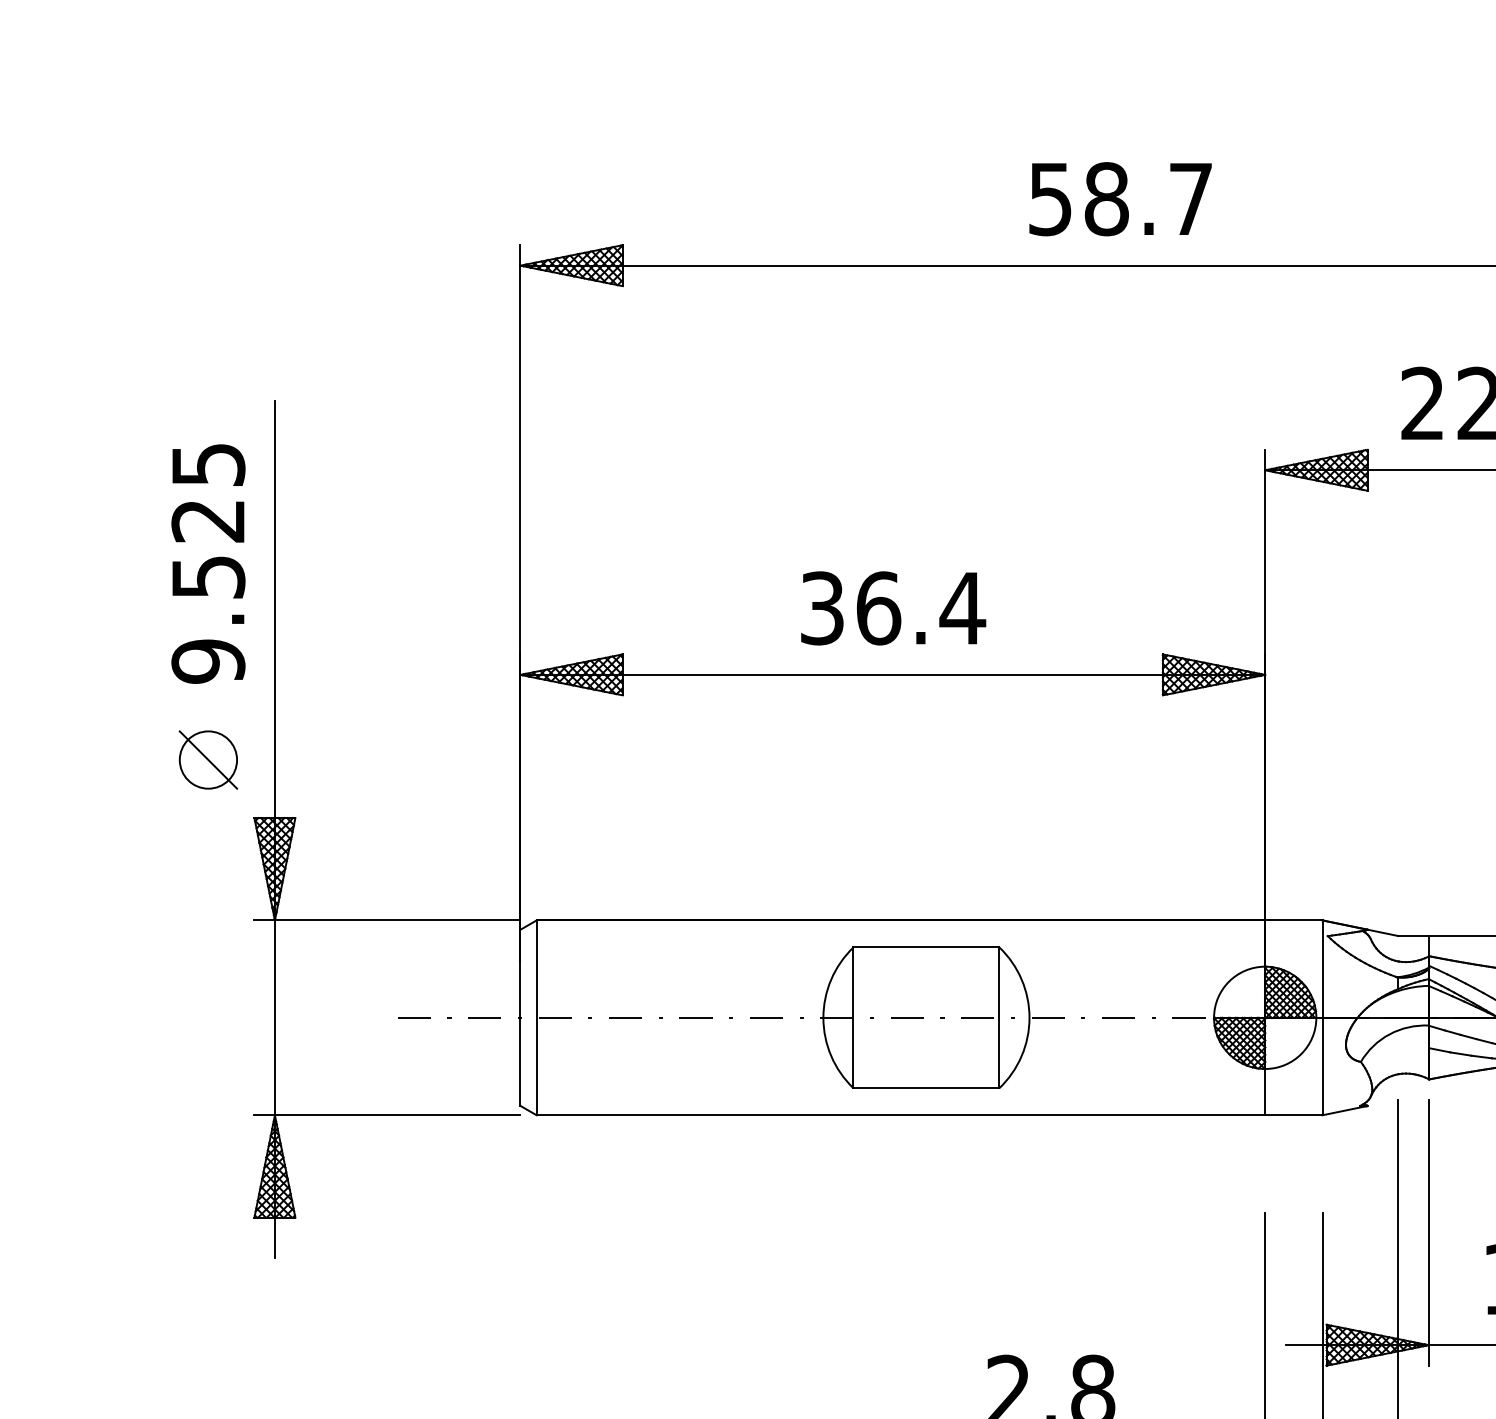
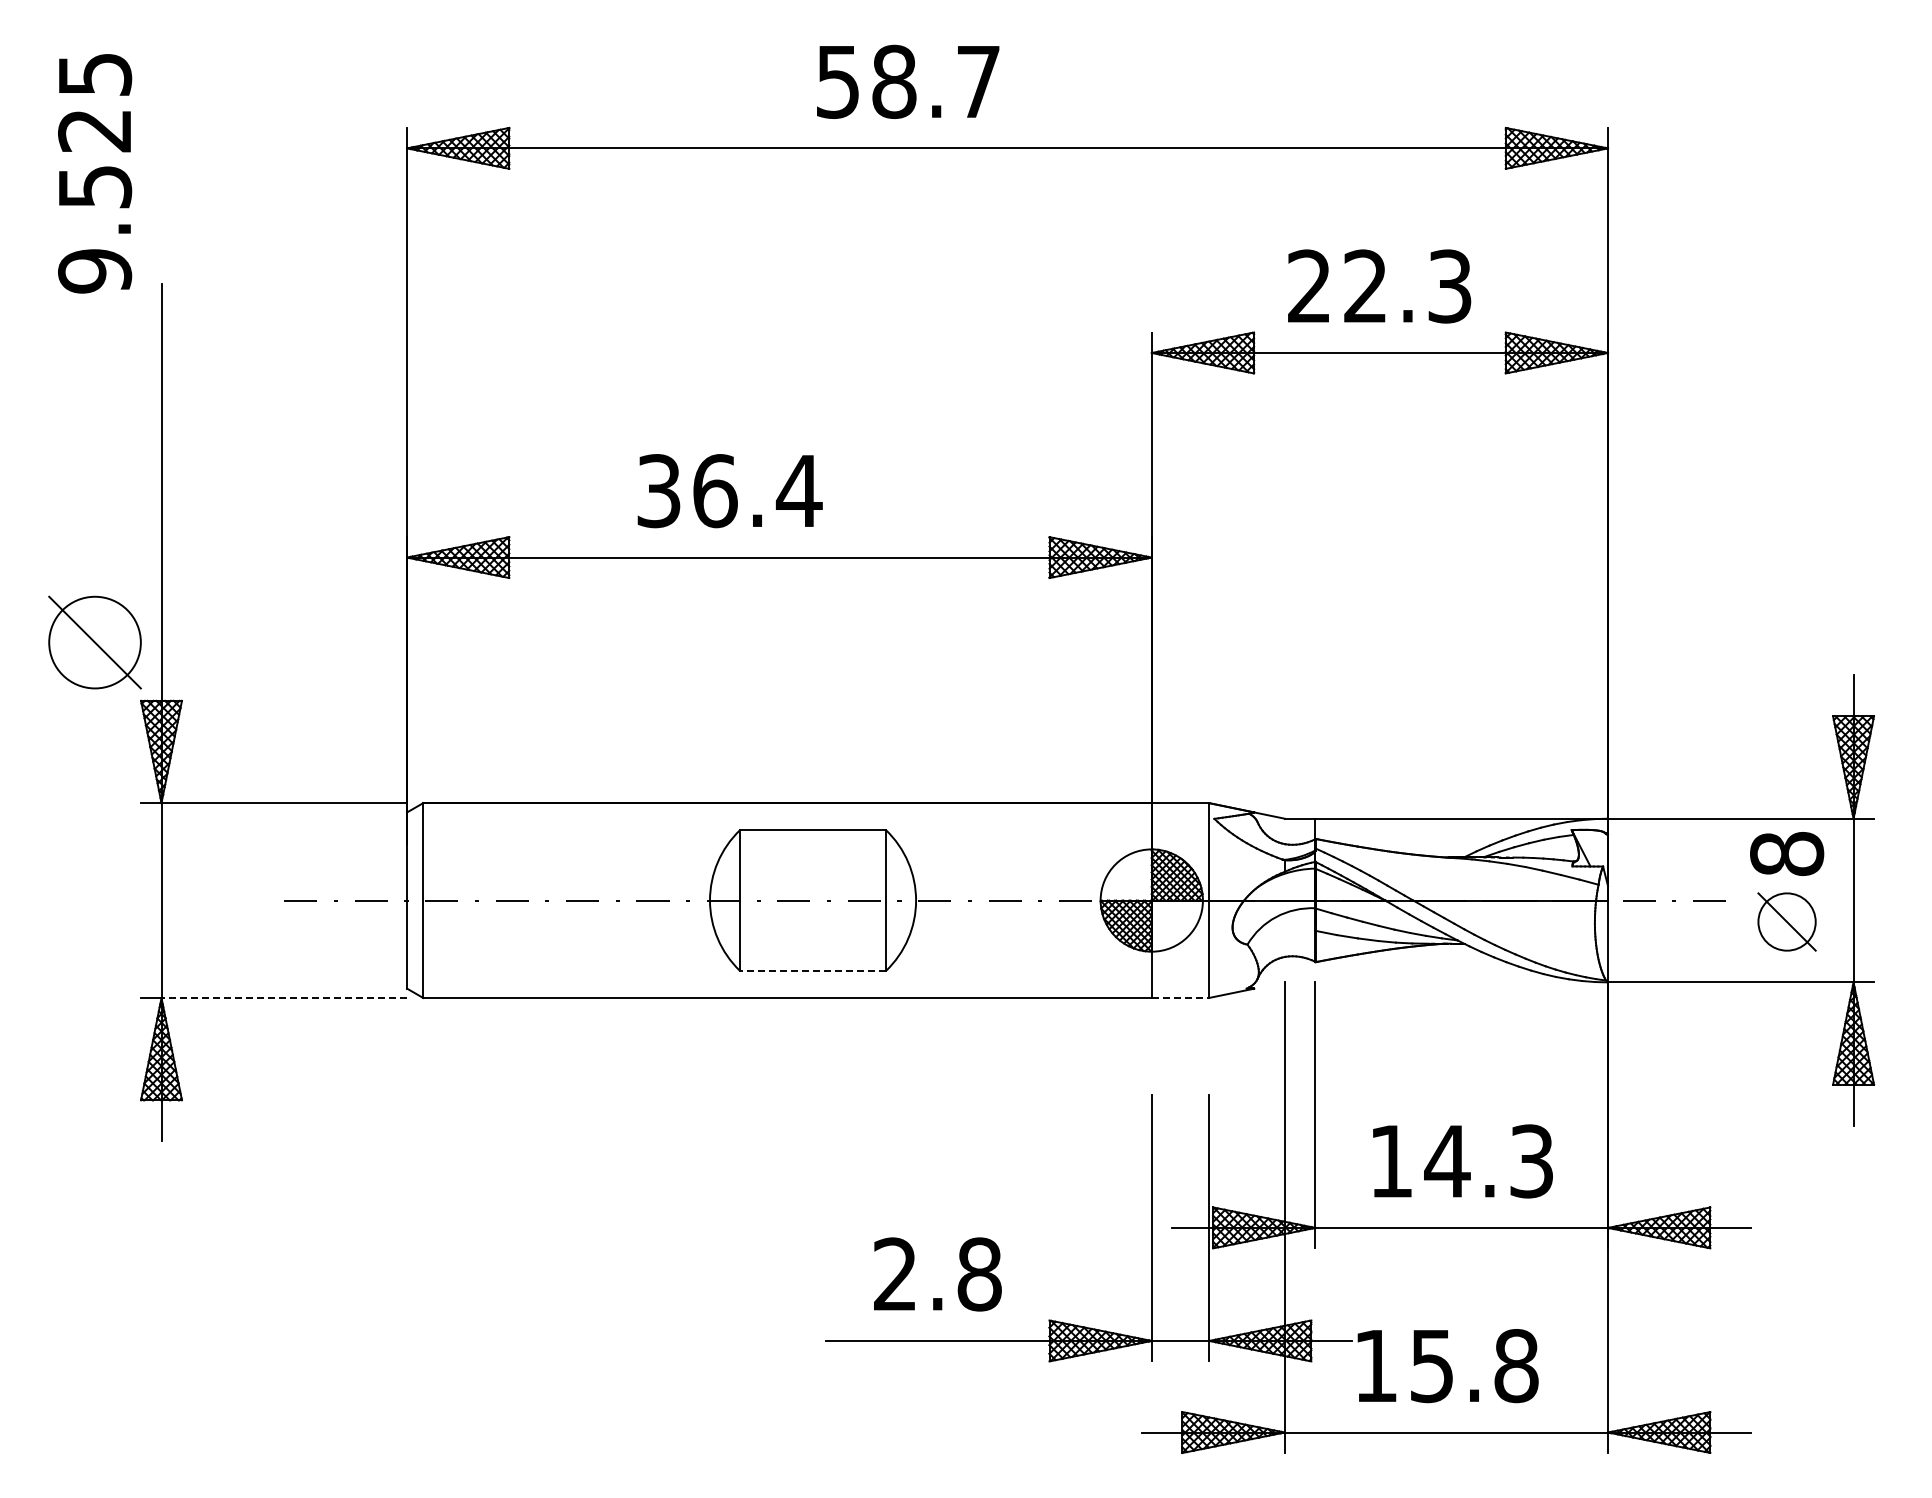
text: (1120, 198) -> (908, 81), moved
text: (208, 563) -> (95, 173), moved
text: (892, 608) -> (729, 491), moved
part: (207, 759) -> (94, 642), size x1.6
line: (925, 1087) -> (812, 970), solid -> dashed
line: (397, 1115) -> (284, 998), solid -> dashed
line: (1293, 1115) -> (1180, 998), solid -> dashed

